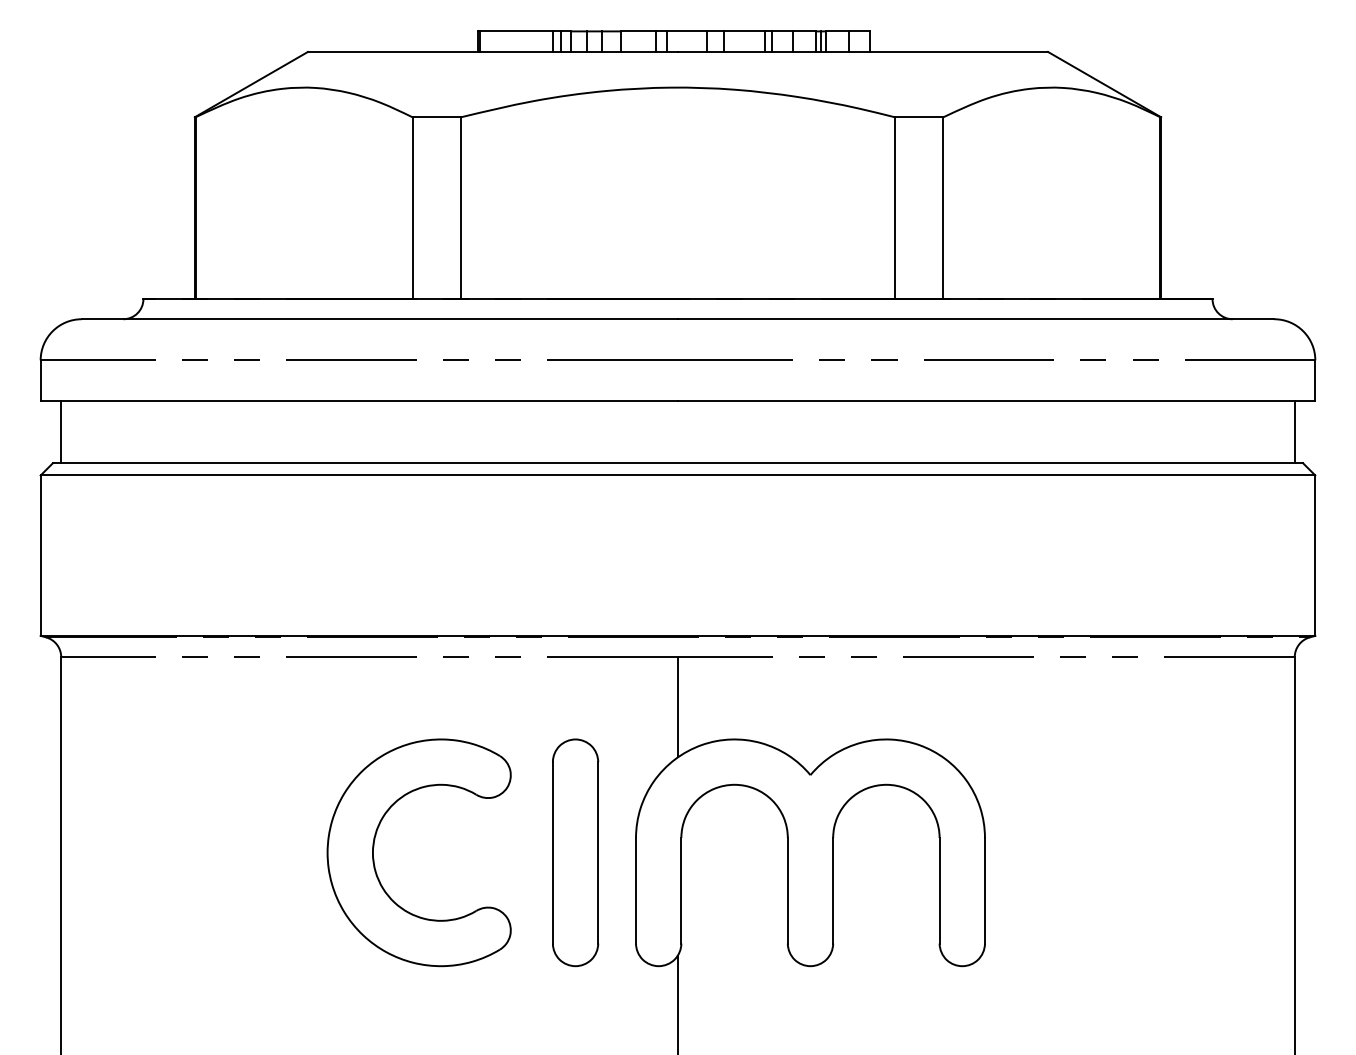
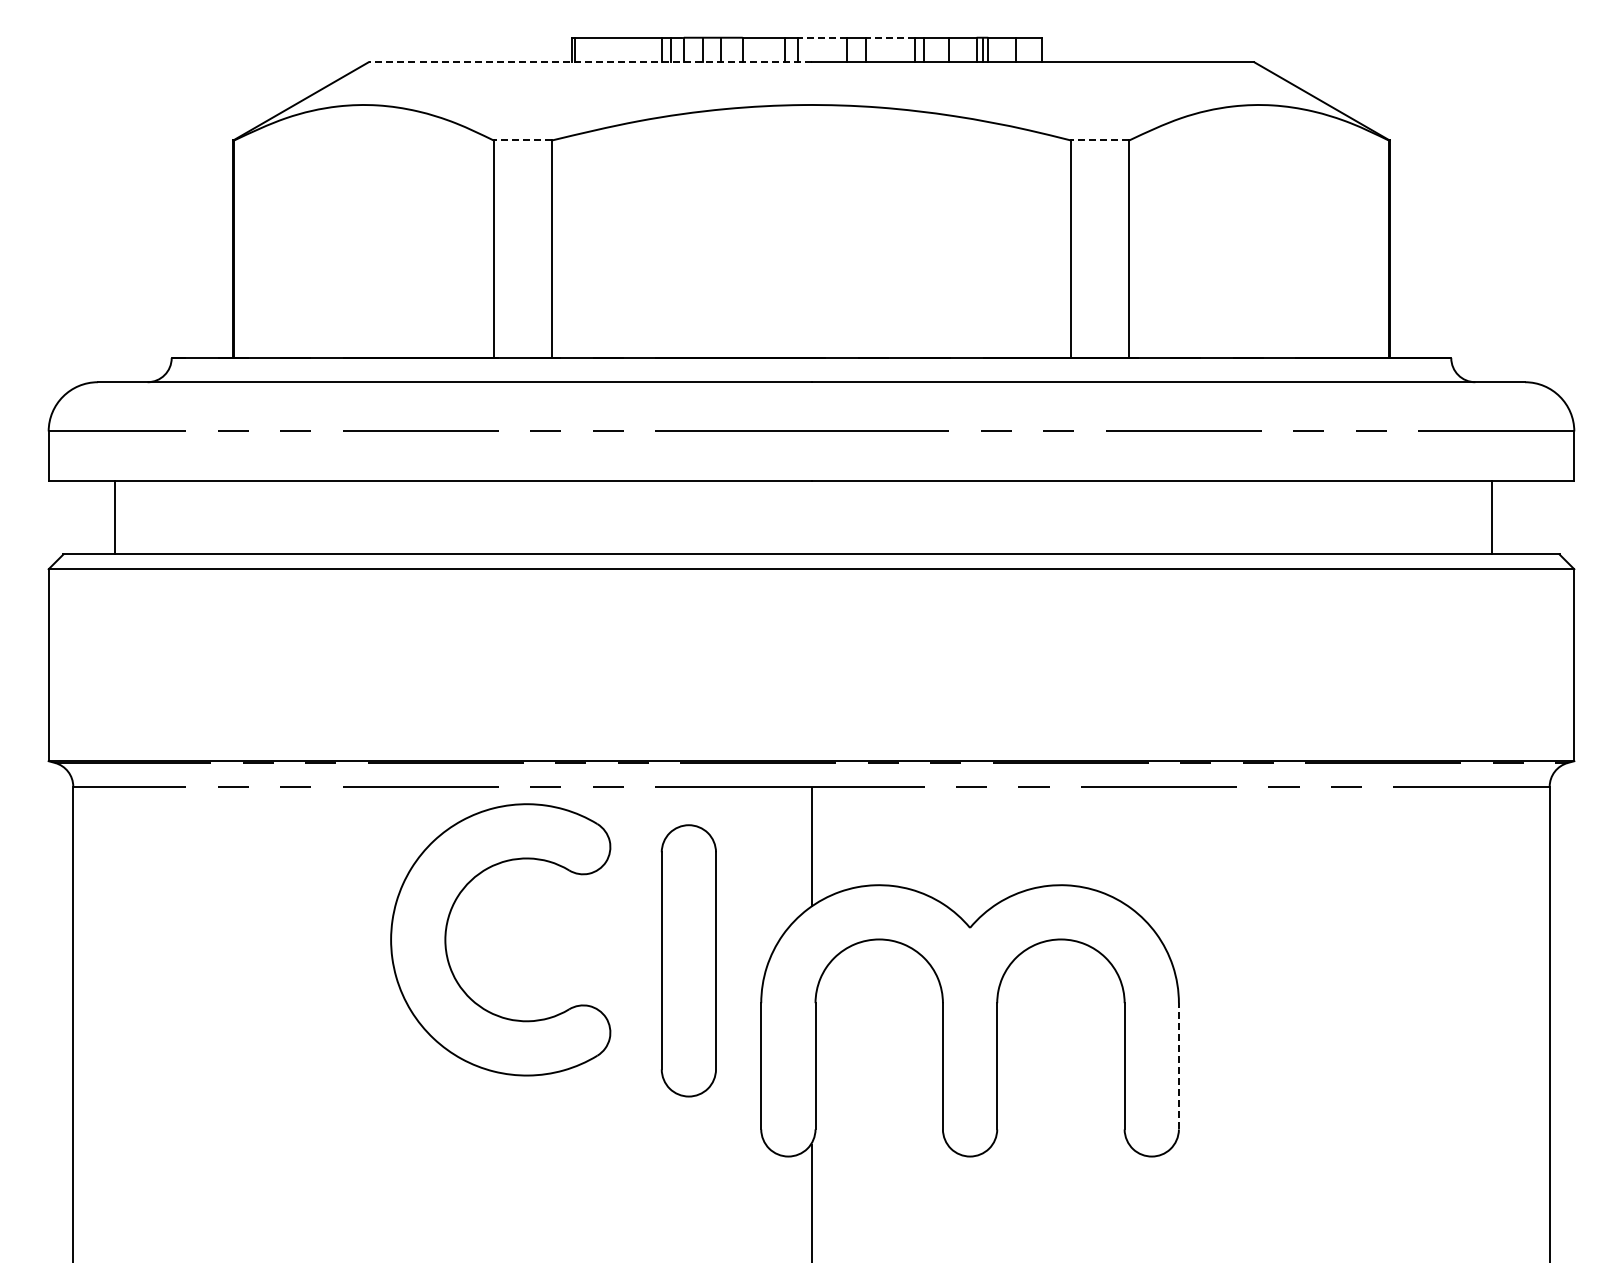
line: (686, 31) -> (821, 37), solid -> dashed
line: (744, 31) -> (890, 37), solid -> dashed
line: (492, 52) -> (589, 62), solid -> dashed
line: (436, 117) -> (522, 140), solid -> dashed
line: (918, 117) -> (1099, 140), solid -> dashed
line: (61, 432) -> (115, 517), moved
line: (1294, 432) -> (1491, 517), moved
part: (373, 852) -> (446, 939), moved
part: (575, 852) -> (688, 960), moved
line: (984, 890) -> (1178, 1065), solid -> dashed

